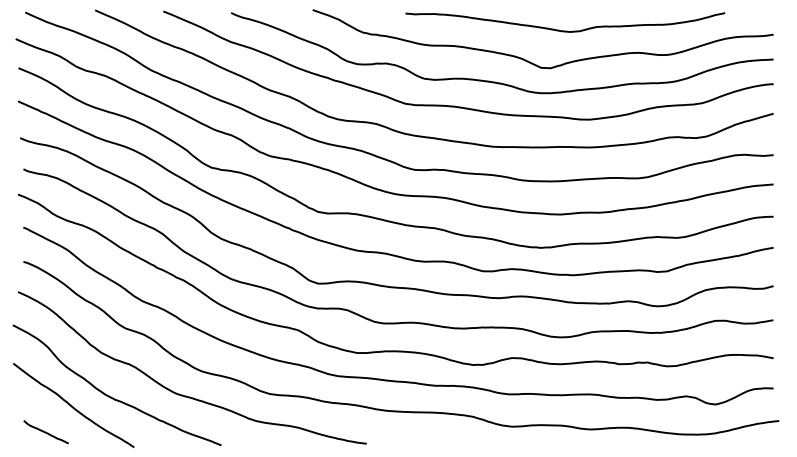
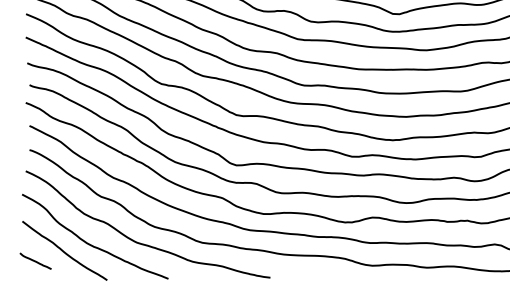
curve: (45, 432) -> (35, 261), moved

